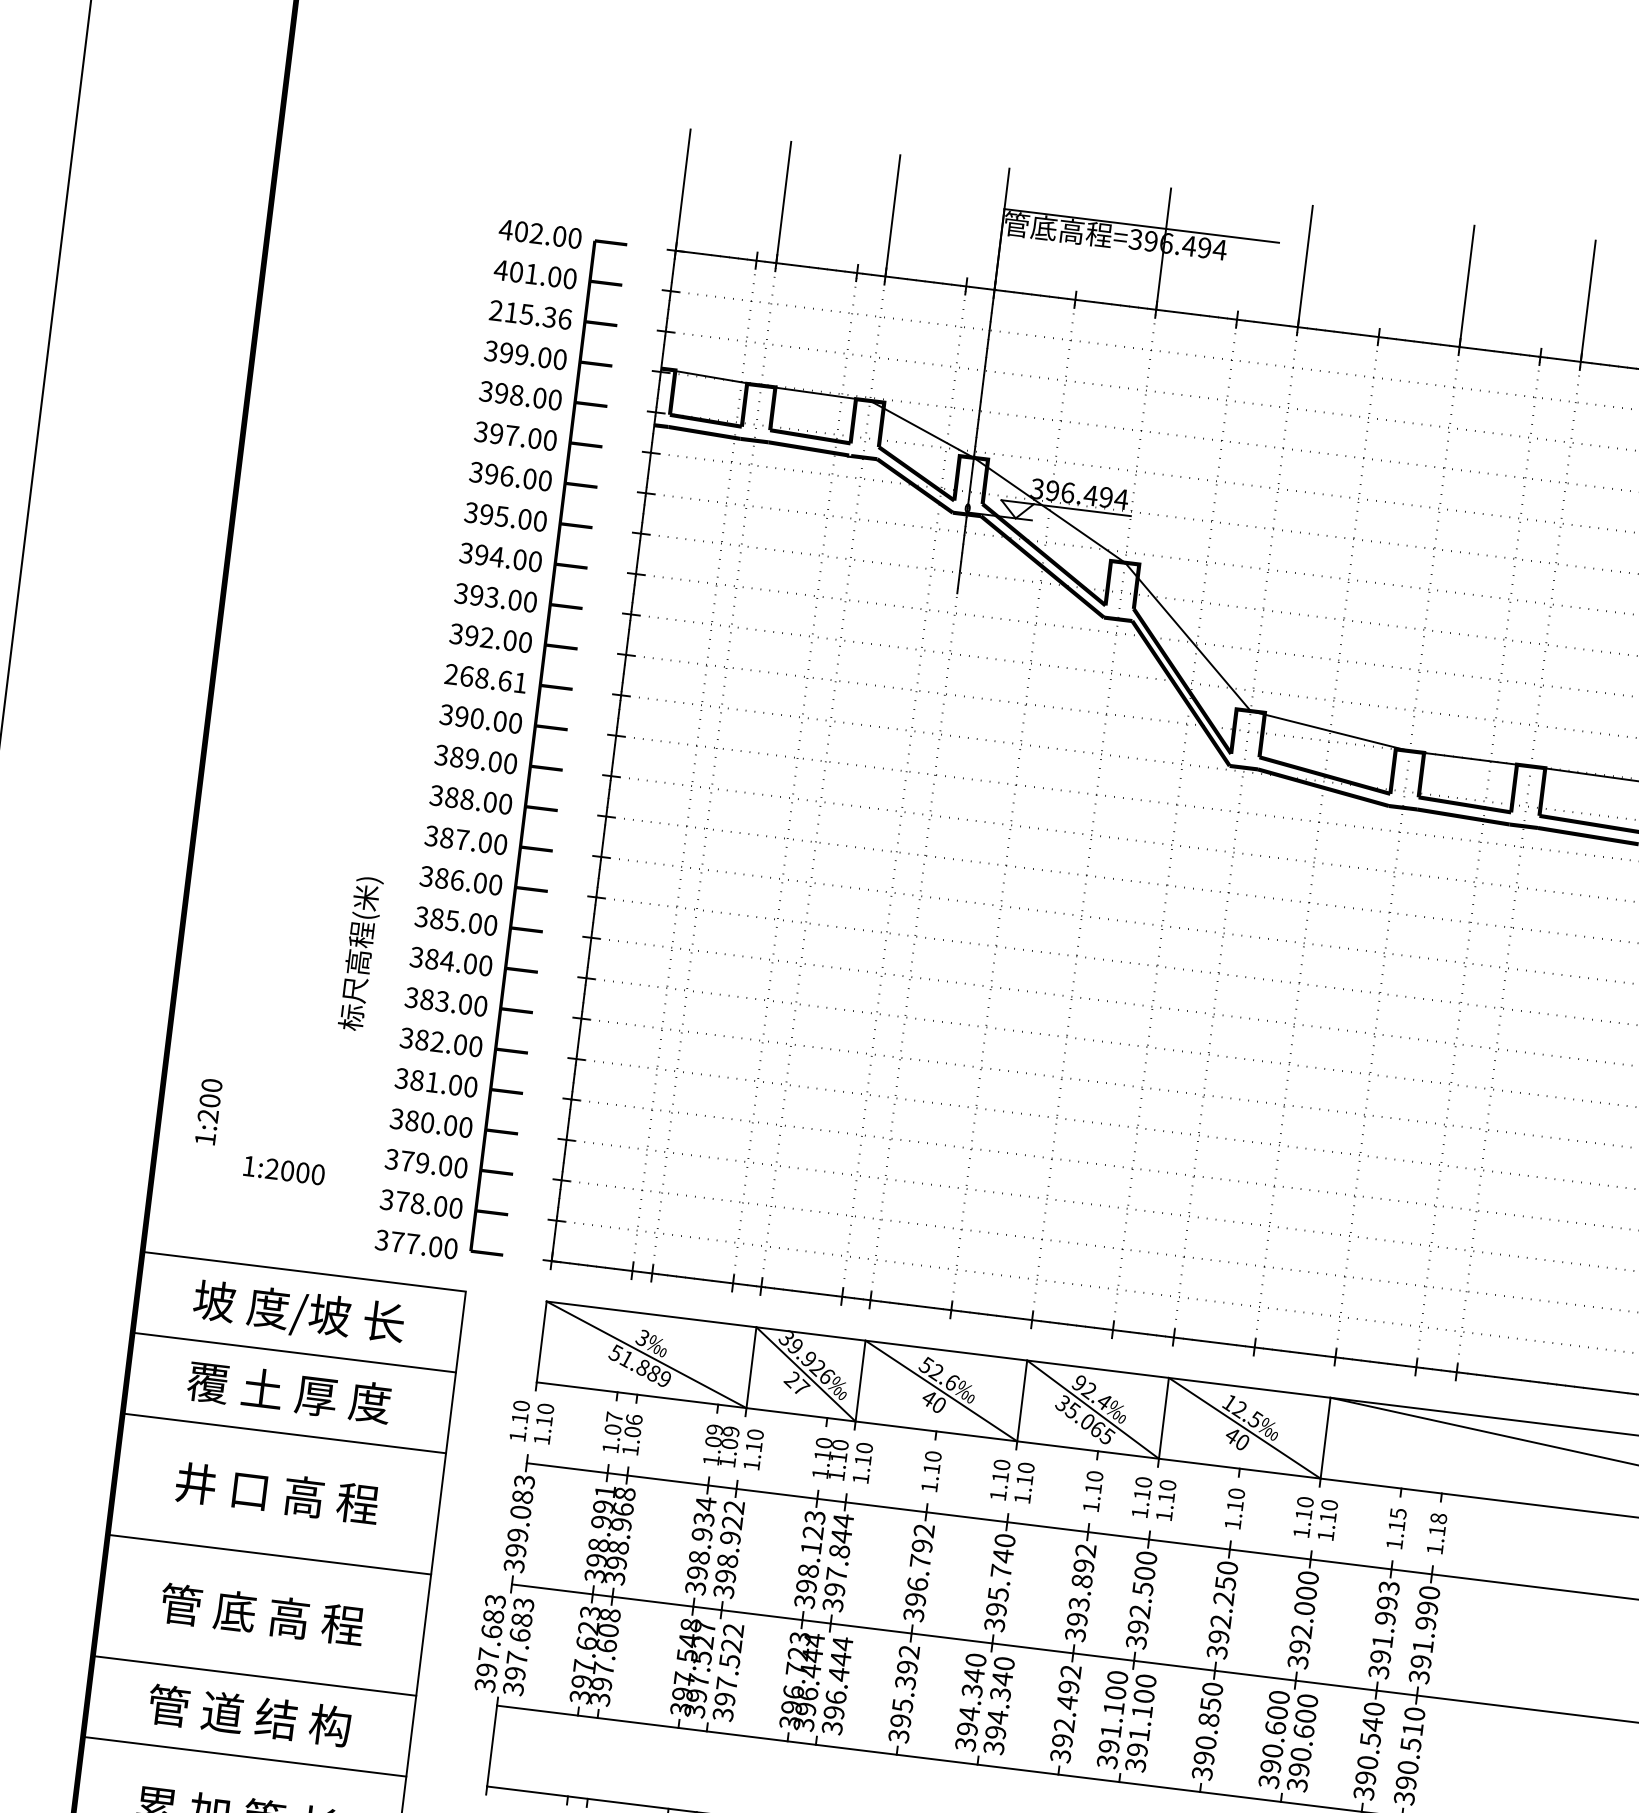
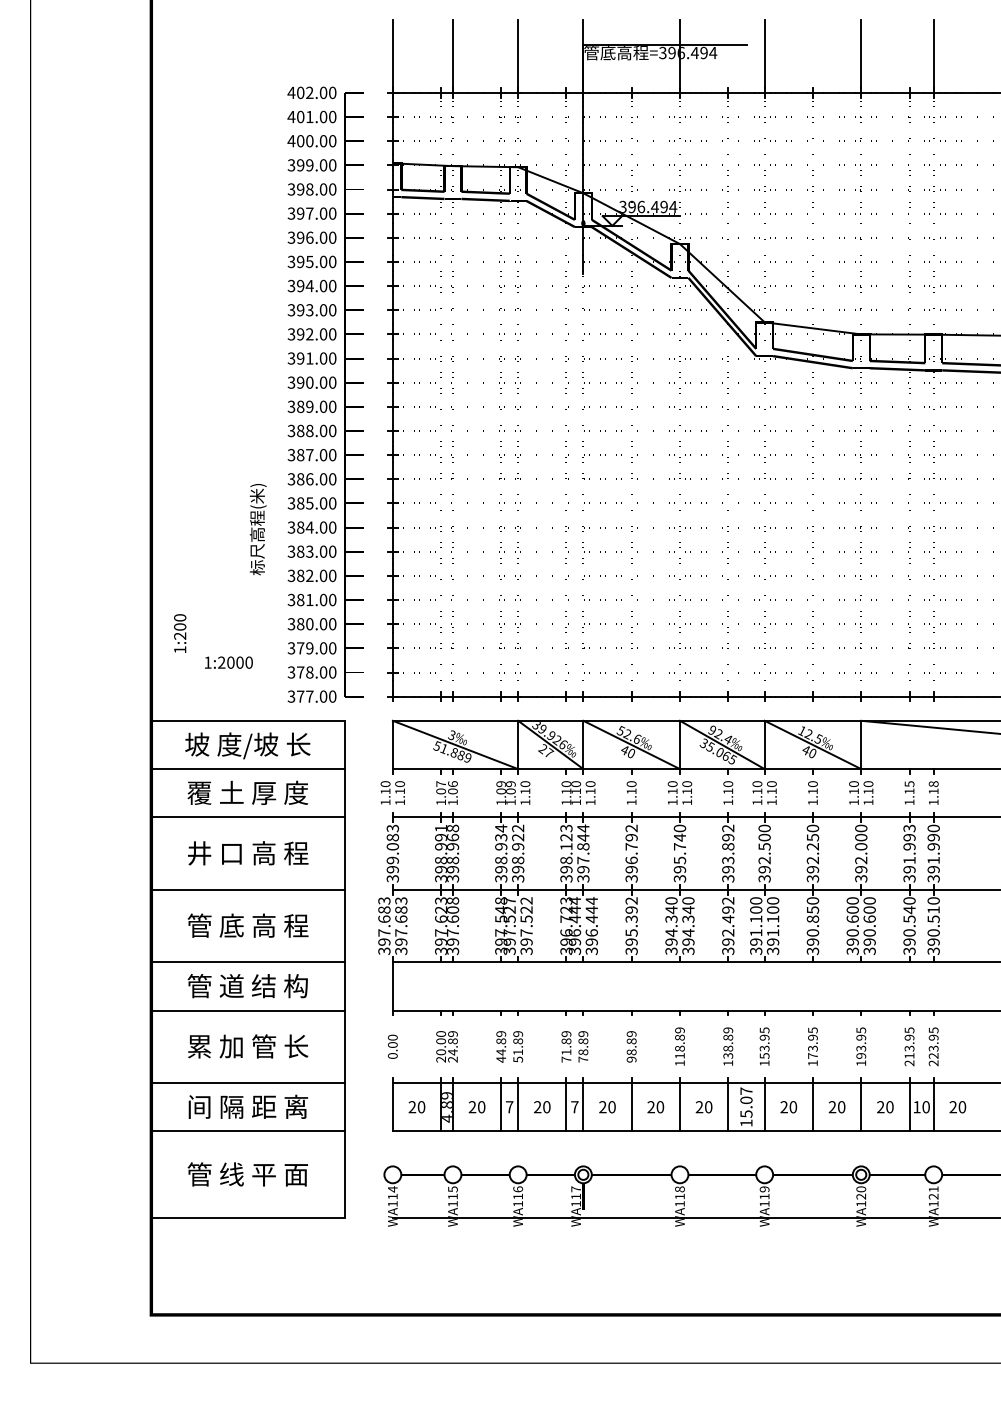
text: (529, 315) -> (311, 141), 215.36 -> 400.00
text: (484, 678) -> (311, 358), 268.61 -> 391.00

